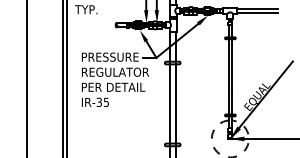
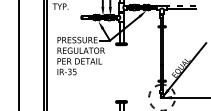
line: (257, 8) -> (181, 5), solid -> dashed
line: (170, 103) -> (119, 72), removed
line: (175, 103) -> (123, 72), removed

